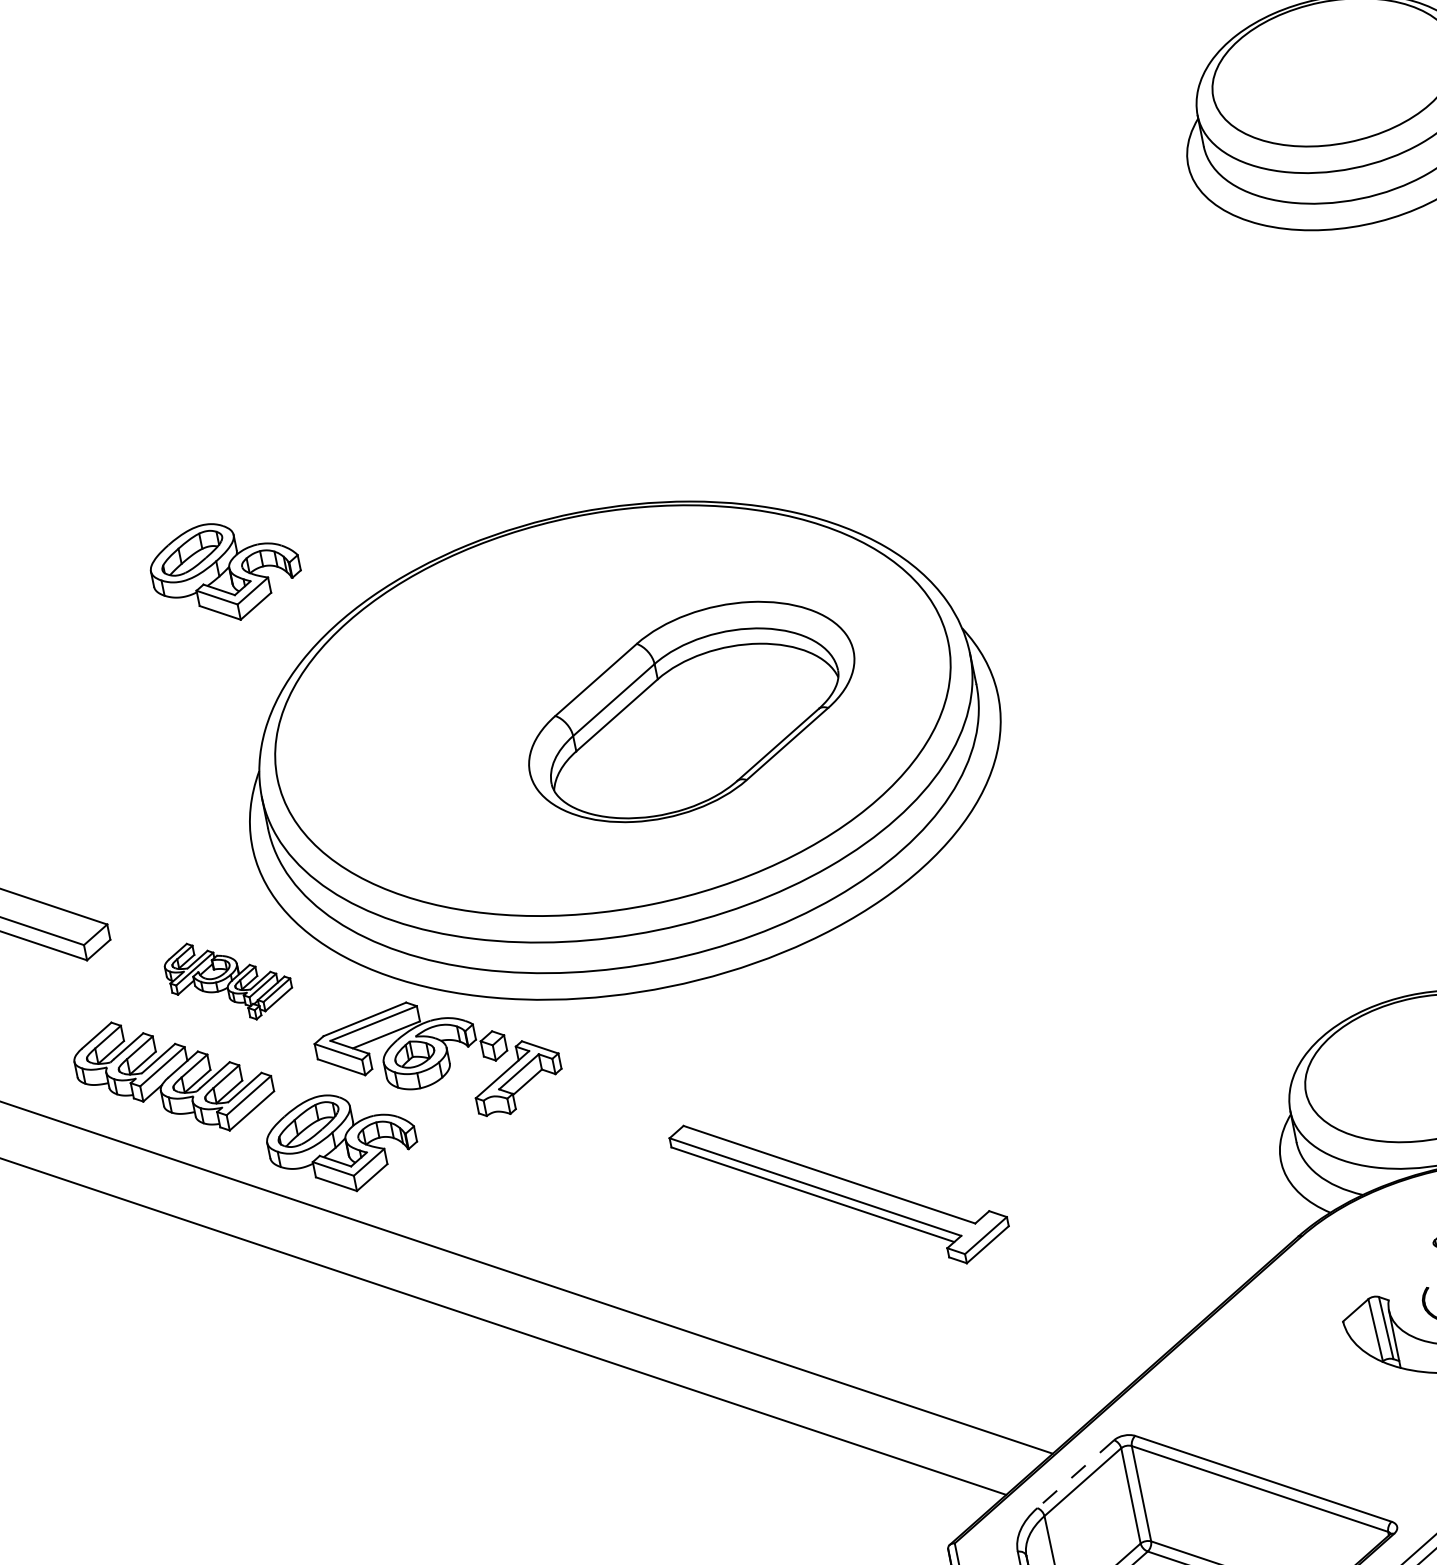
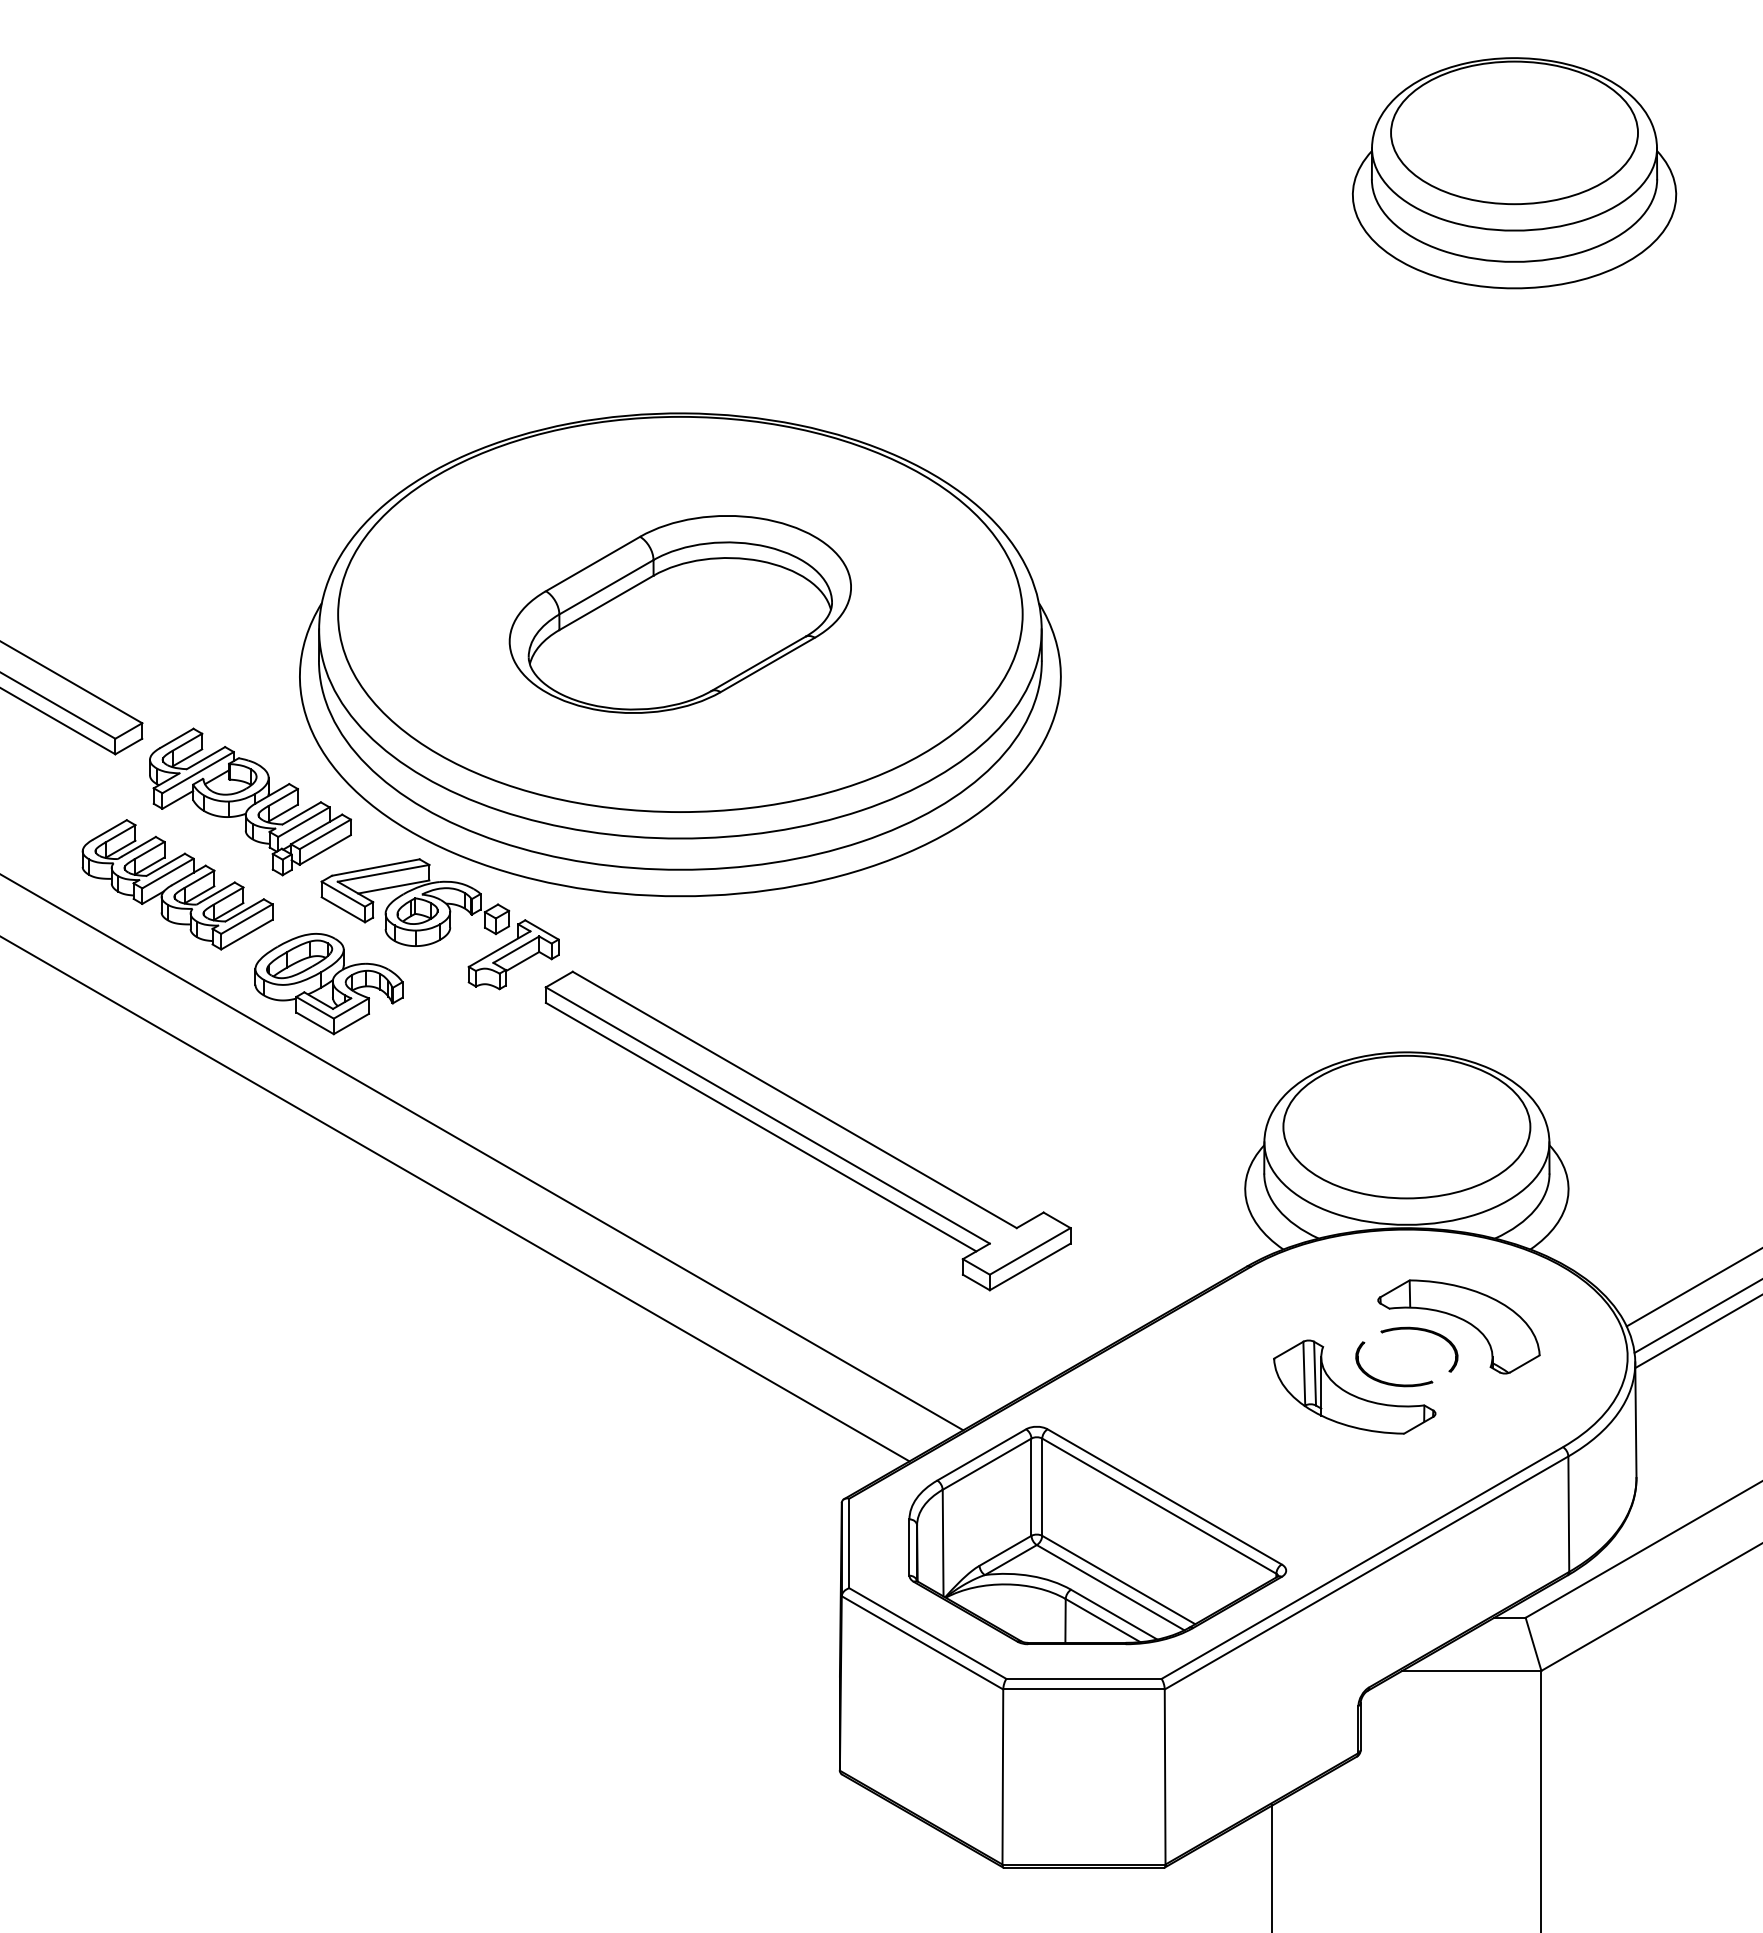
part: (225, 572) -> (328, 401), removed
part: (690, 712) -> (679, 614), moved
part: (228, 979) -> (250, 801), size x1.67
part: (840, 1190) -> (807, 1130), size x1.67
line: (1075, 1474) -> (981, 1455), dashed -> solid

